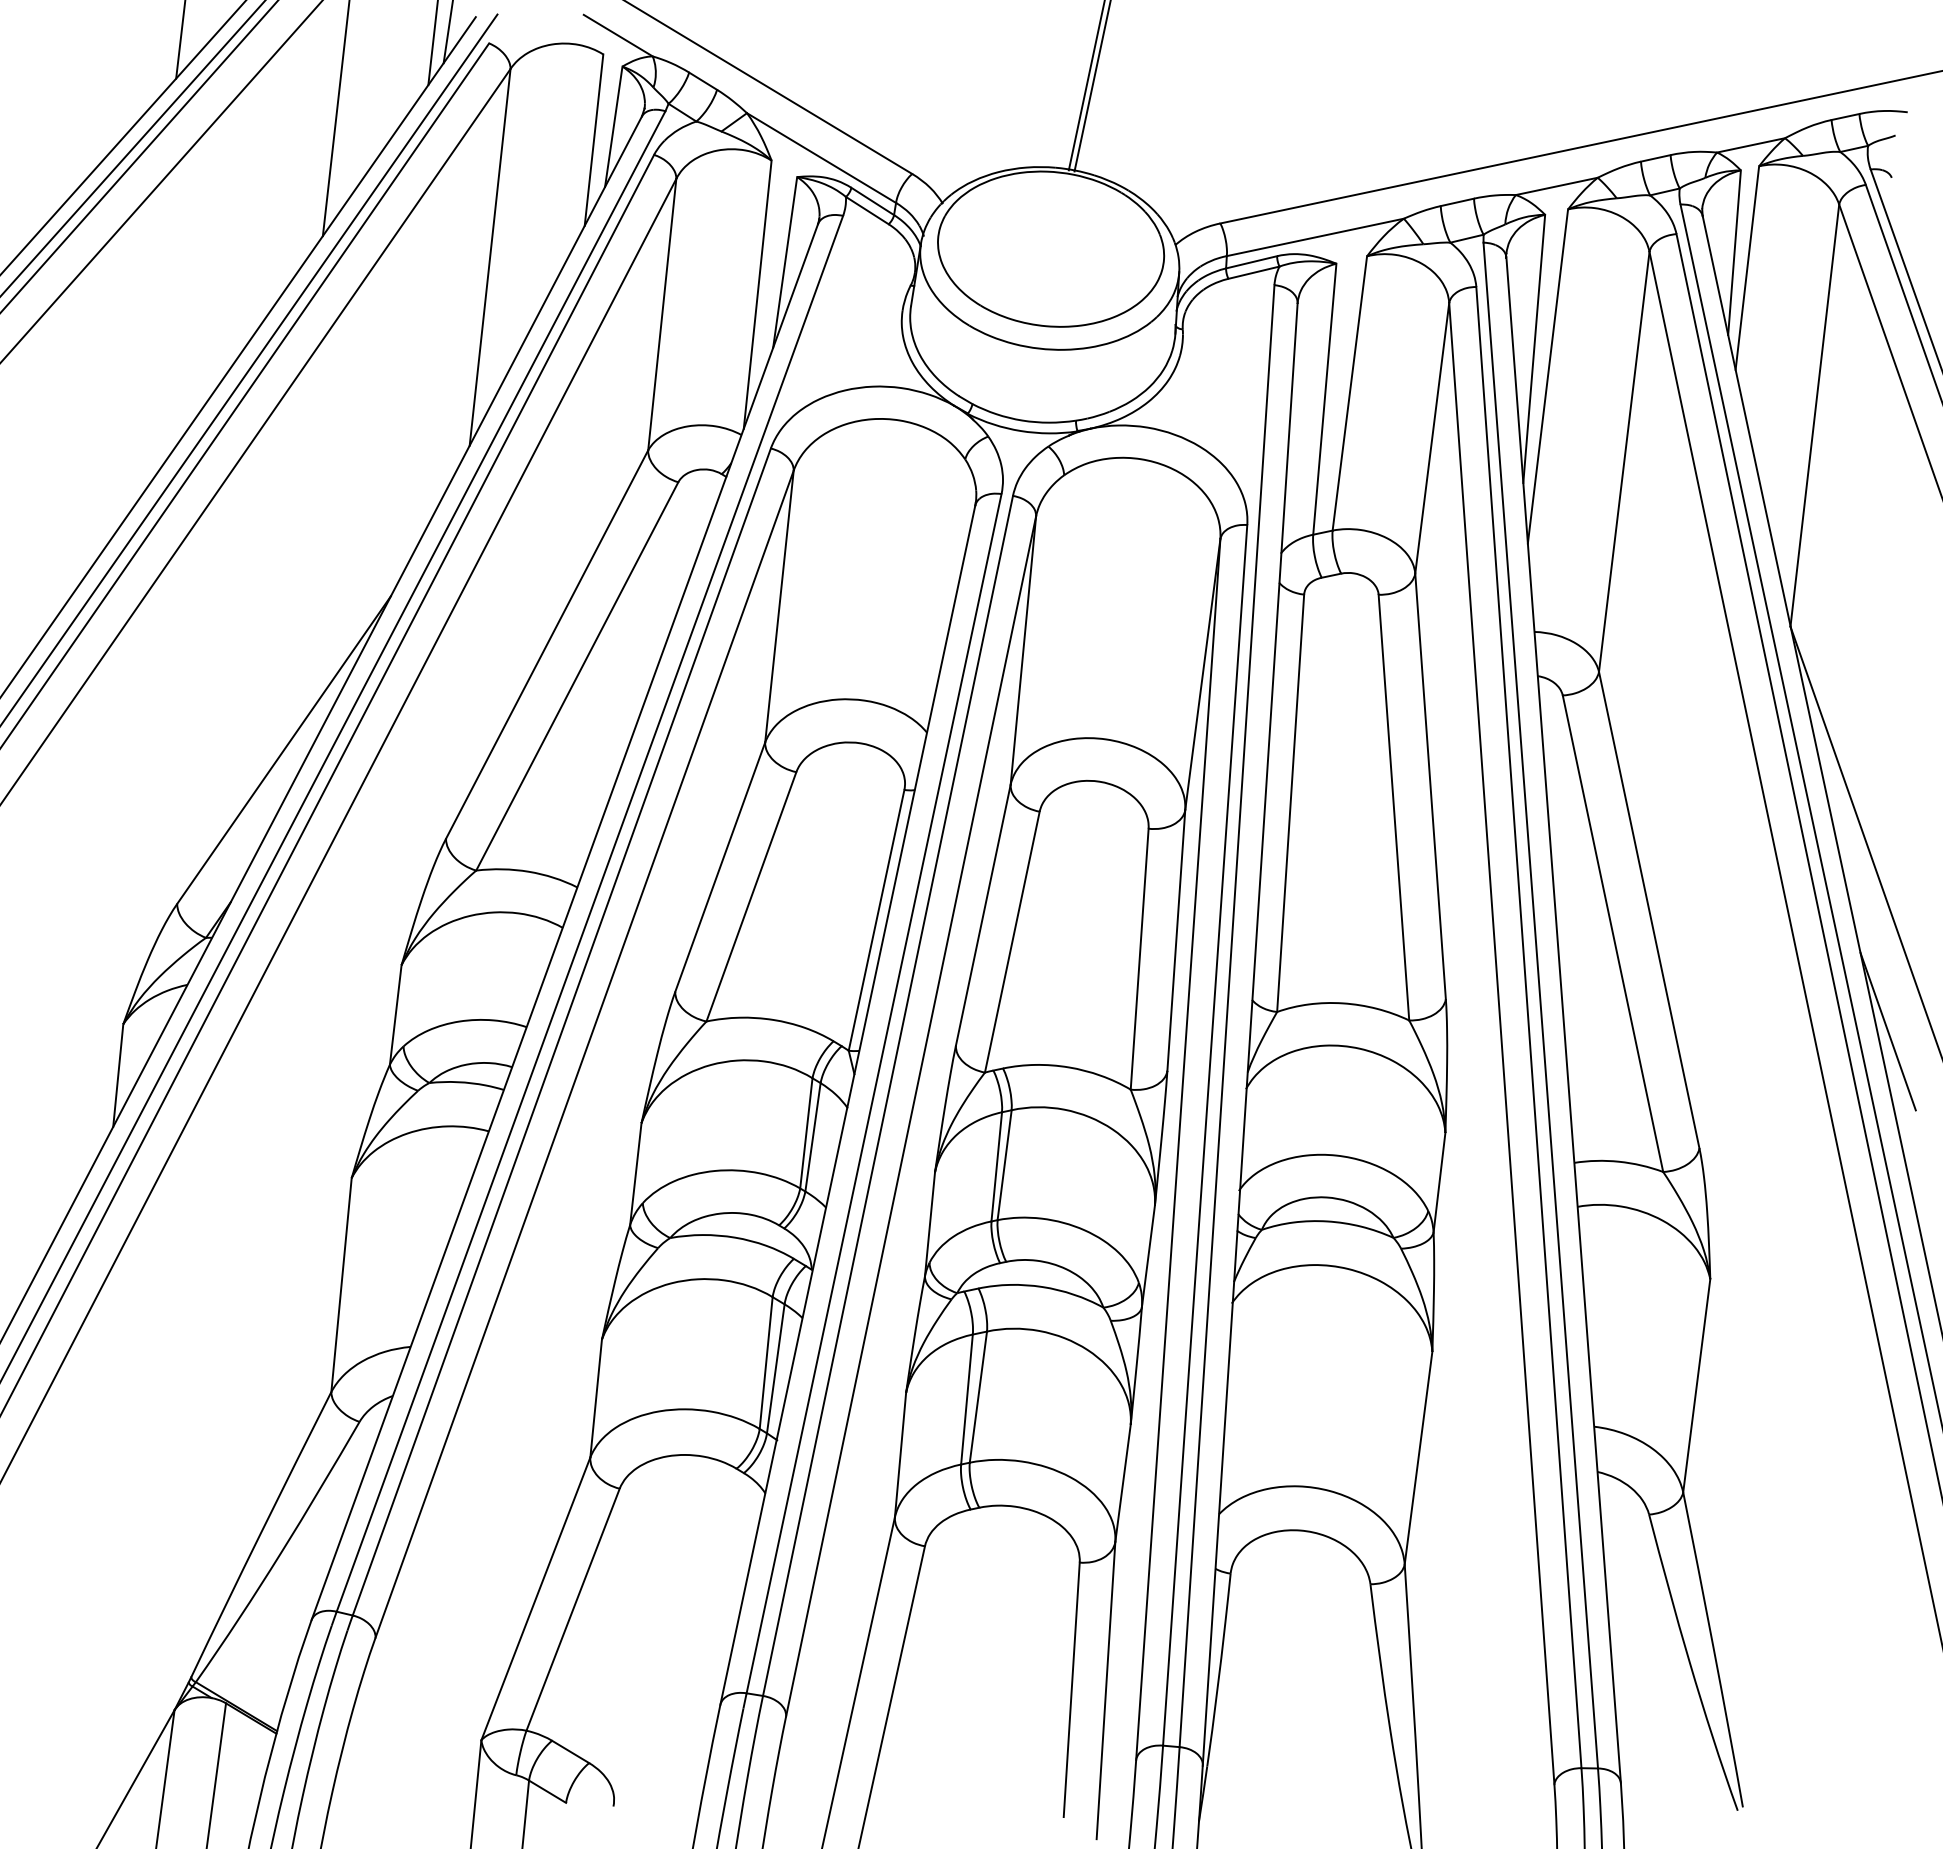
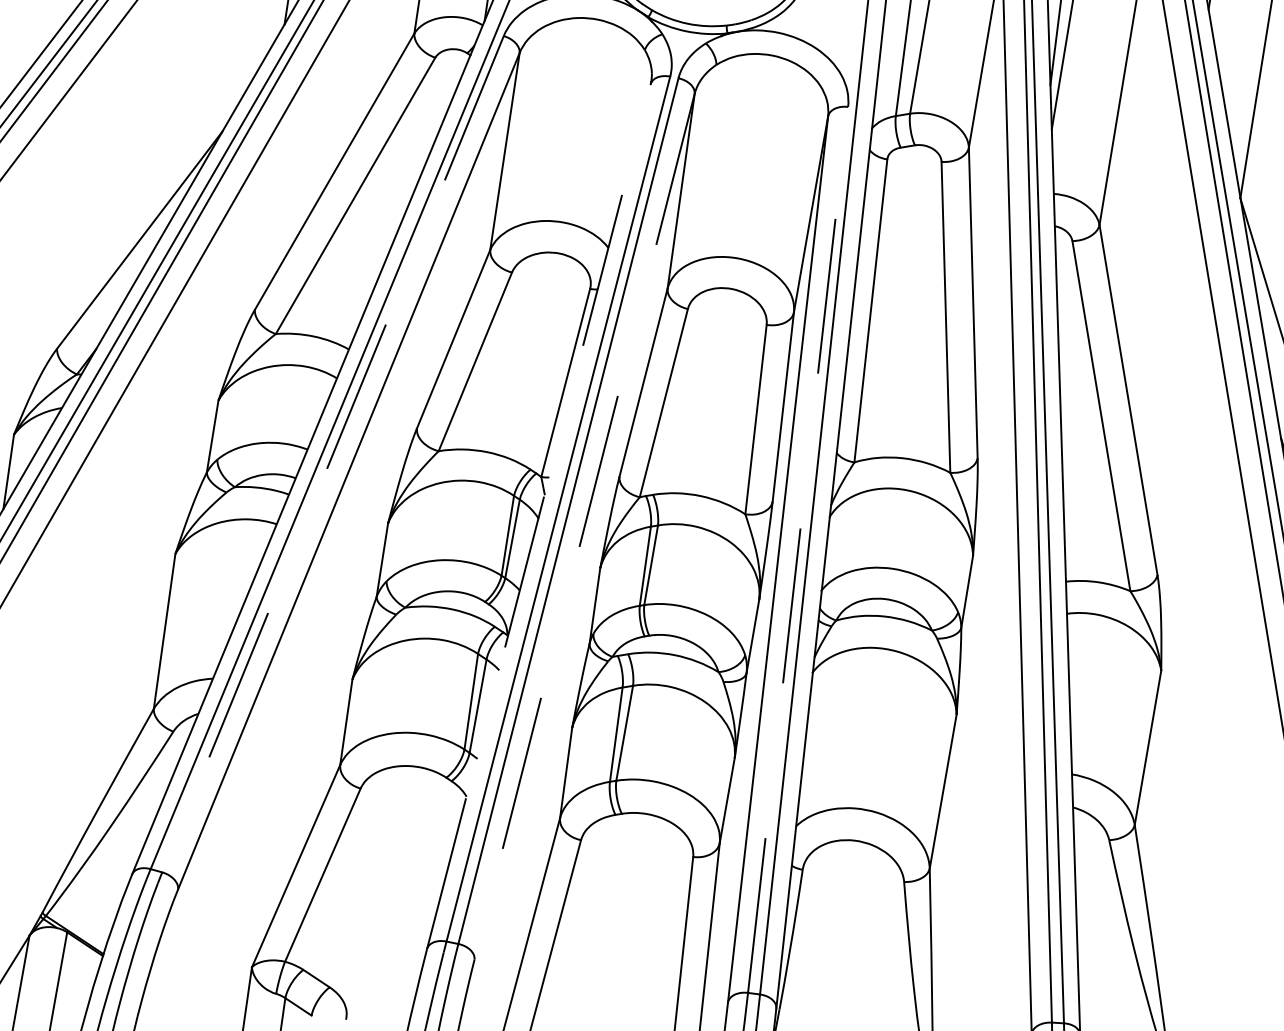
line: (561, 1032) -> (332, 454), solid -> dashed
line: (847, 1104) -> (538, 516), solid -> dashed
line: (911, 1116) -> (584, 526), solid -> dashed
line: (1205, 1135) -> (798, 550), solid -> dashed

